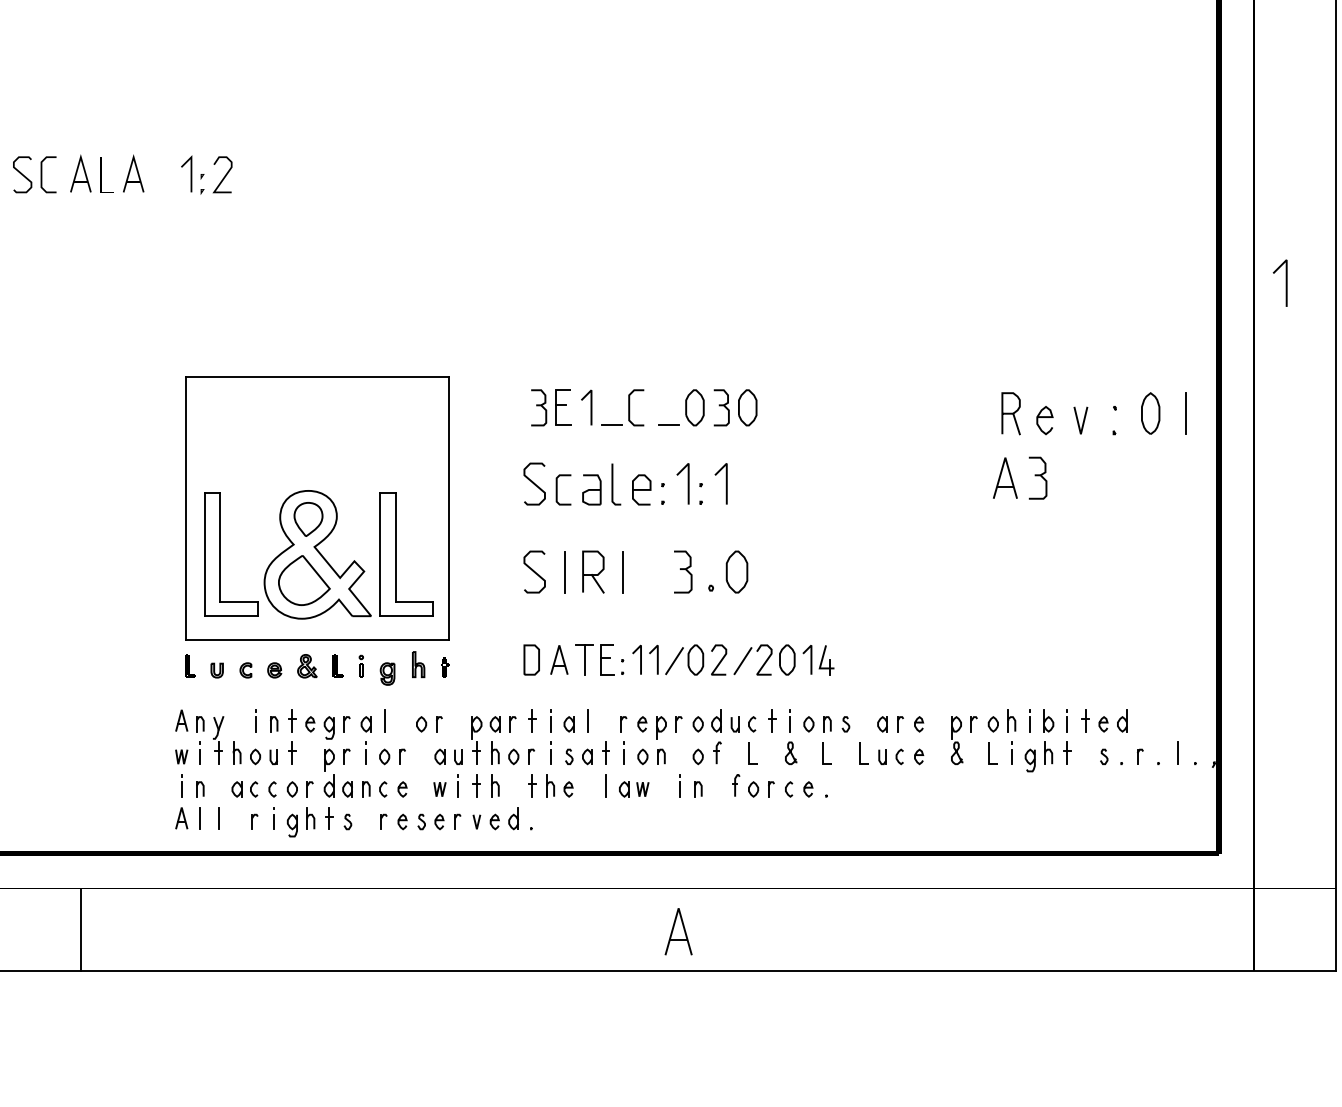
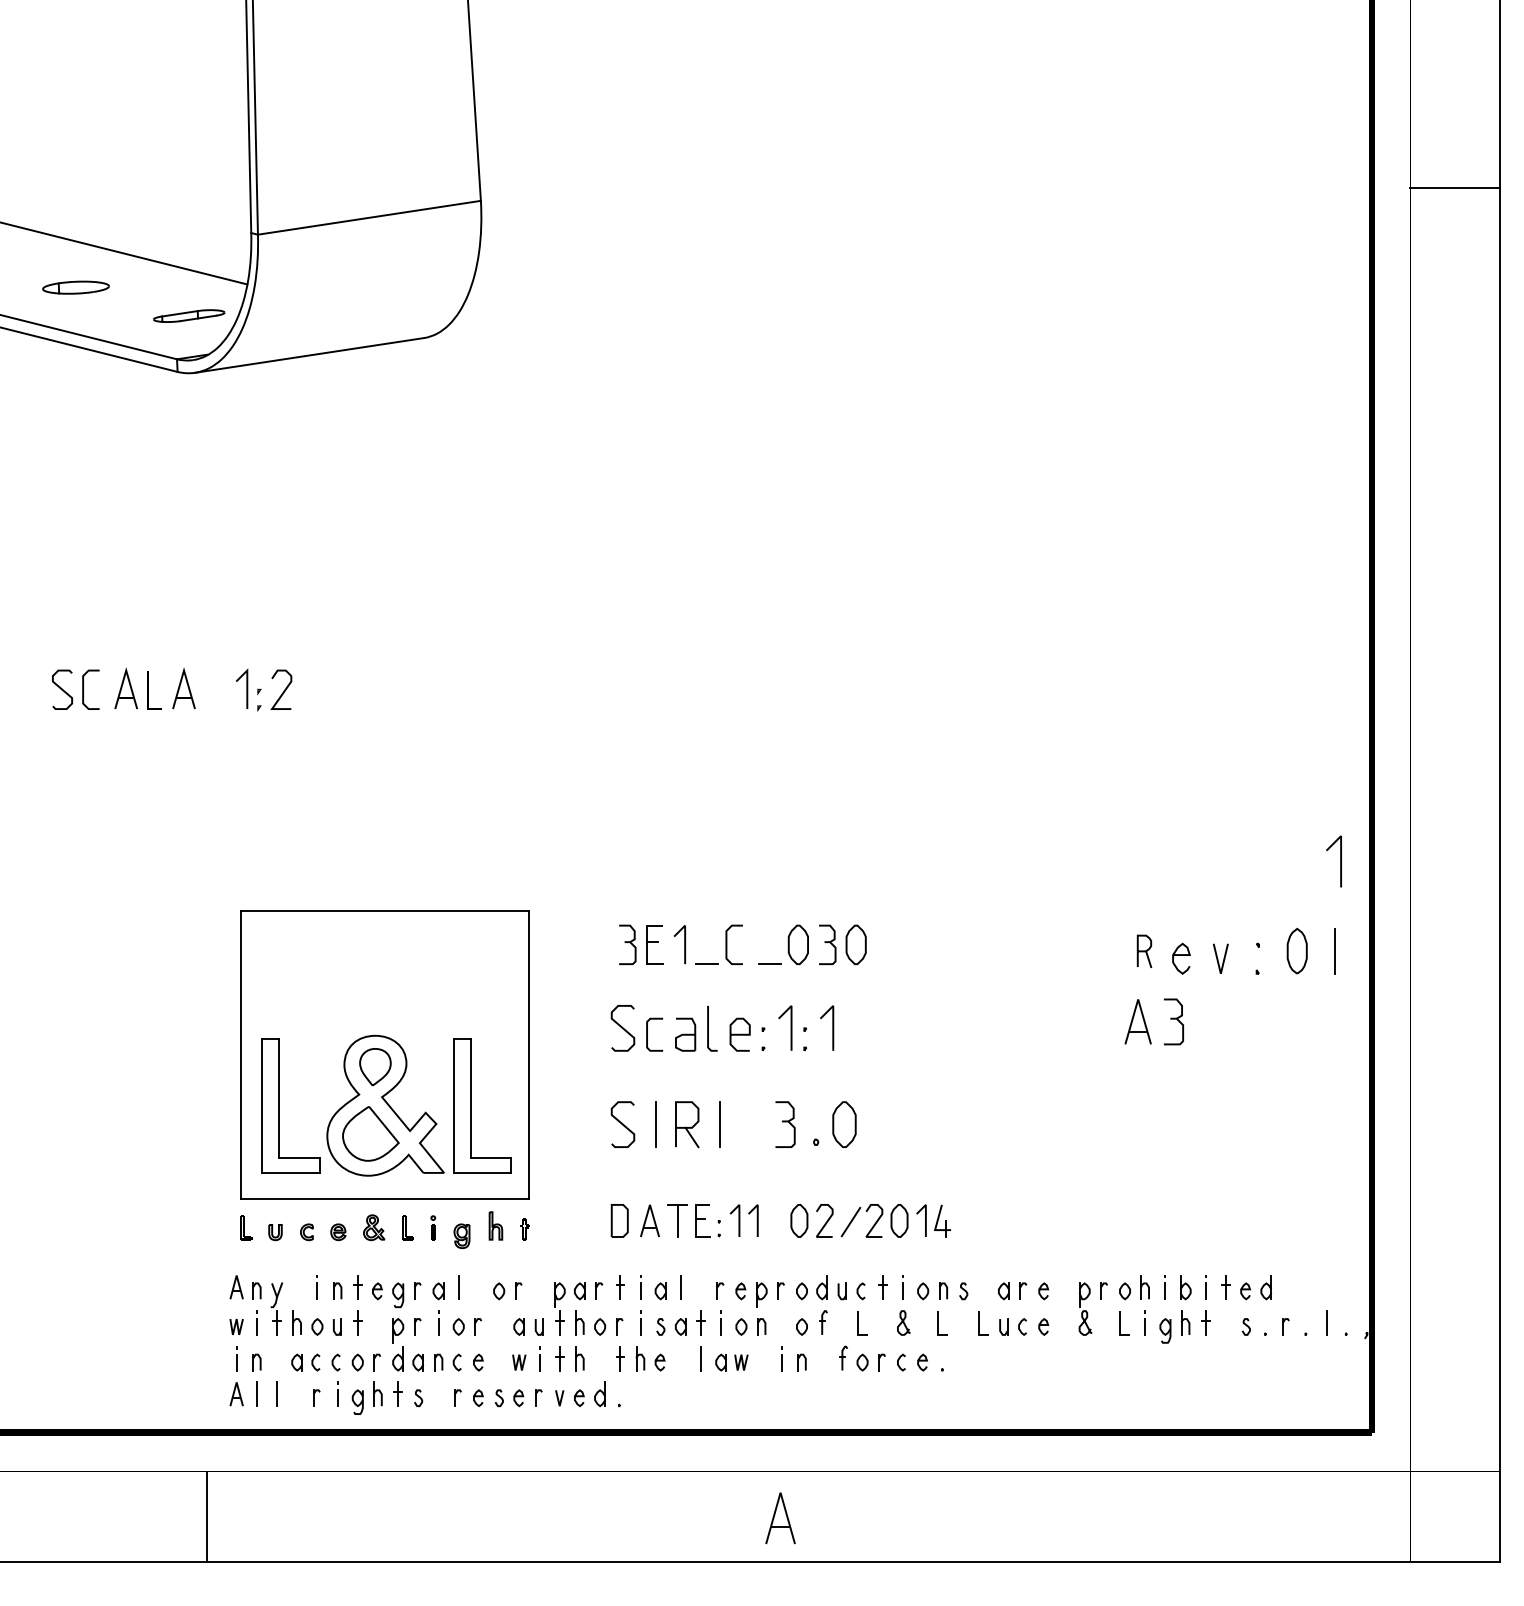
line: (1286, 283) -> (1340, 861), moved
part: (1011, 413) -> (1144, 951), size x0.7
line: (674, 660) -> (775, 1221), removed
line: (81, 930) -> (207, 1516), moved

